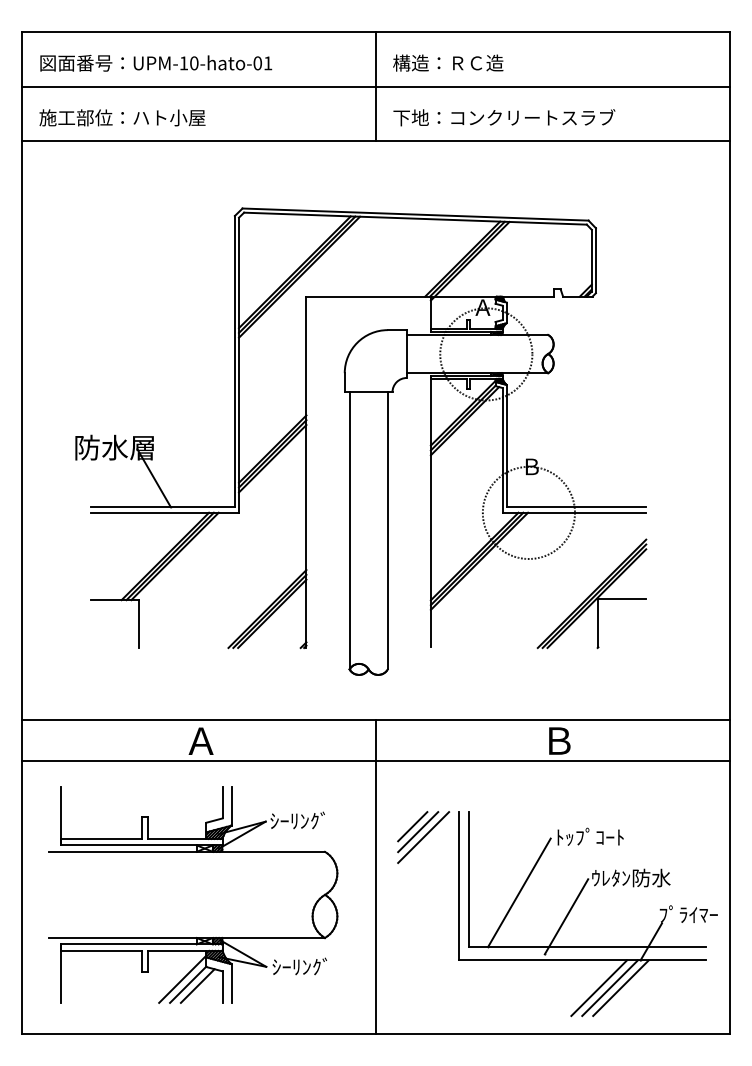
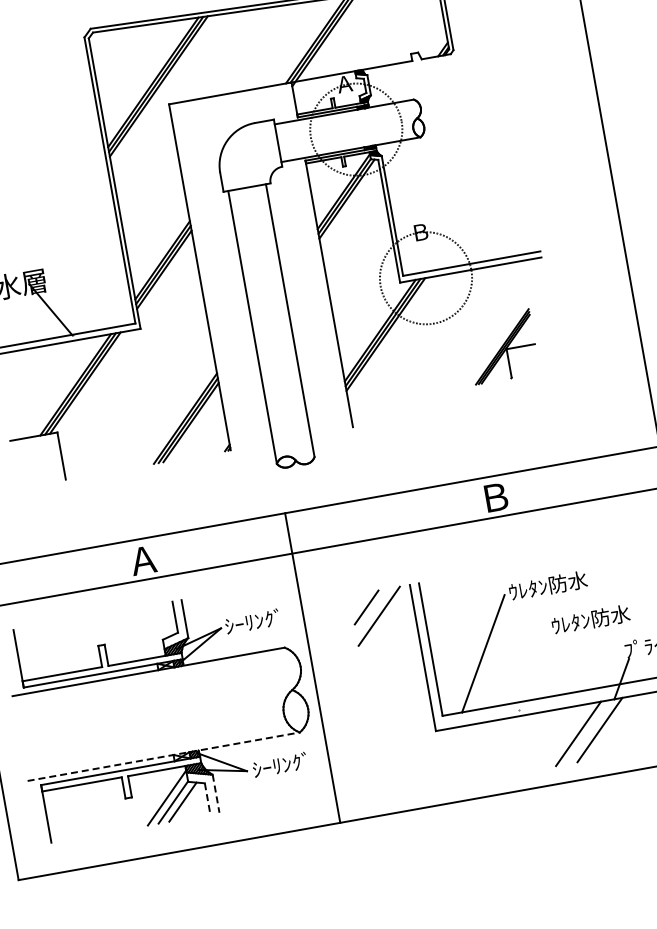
part: (591, 593) -> (501, 346), size x0.6
line: (418, 832) -> (373, 612), removed
text: (595, 836) -> (548, 585), ﾄｯﾌﾟｺｰﾄ -> ｳﾚﾀﾝ防水
line: (376, 876) -> (313, 667), moved
line: (566, 916) -> (533, 668), removed
line: (187, 937) -> (164, 756), solid -> dashed
line: (231, 984) -> (215, 794), solid -> dashed
line: (222, 987) -> (207, 799), solid -> dashed
line: (609, 987) -> (588, 731), removed

